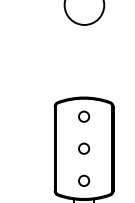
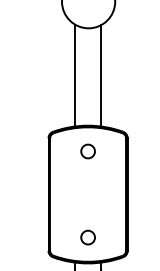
line: (74, 60) -> (75, 76), added
line: (93, 60) -> (100, 76), added
circle: (84, 148) -> (88, 194), removed

